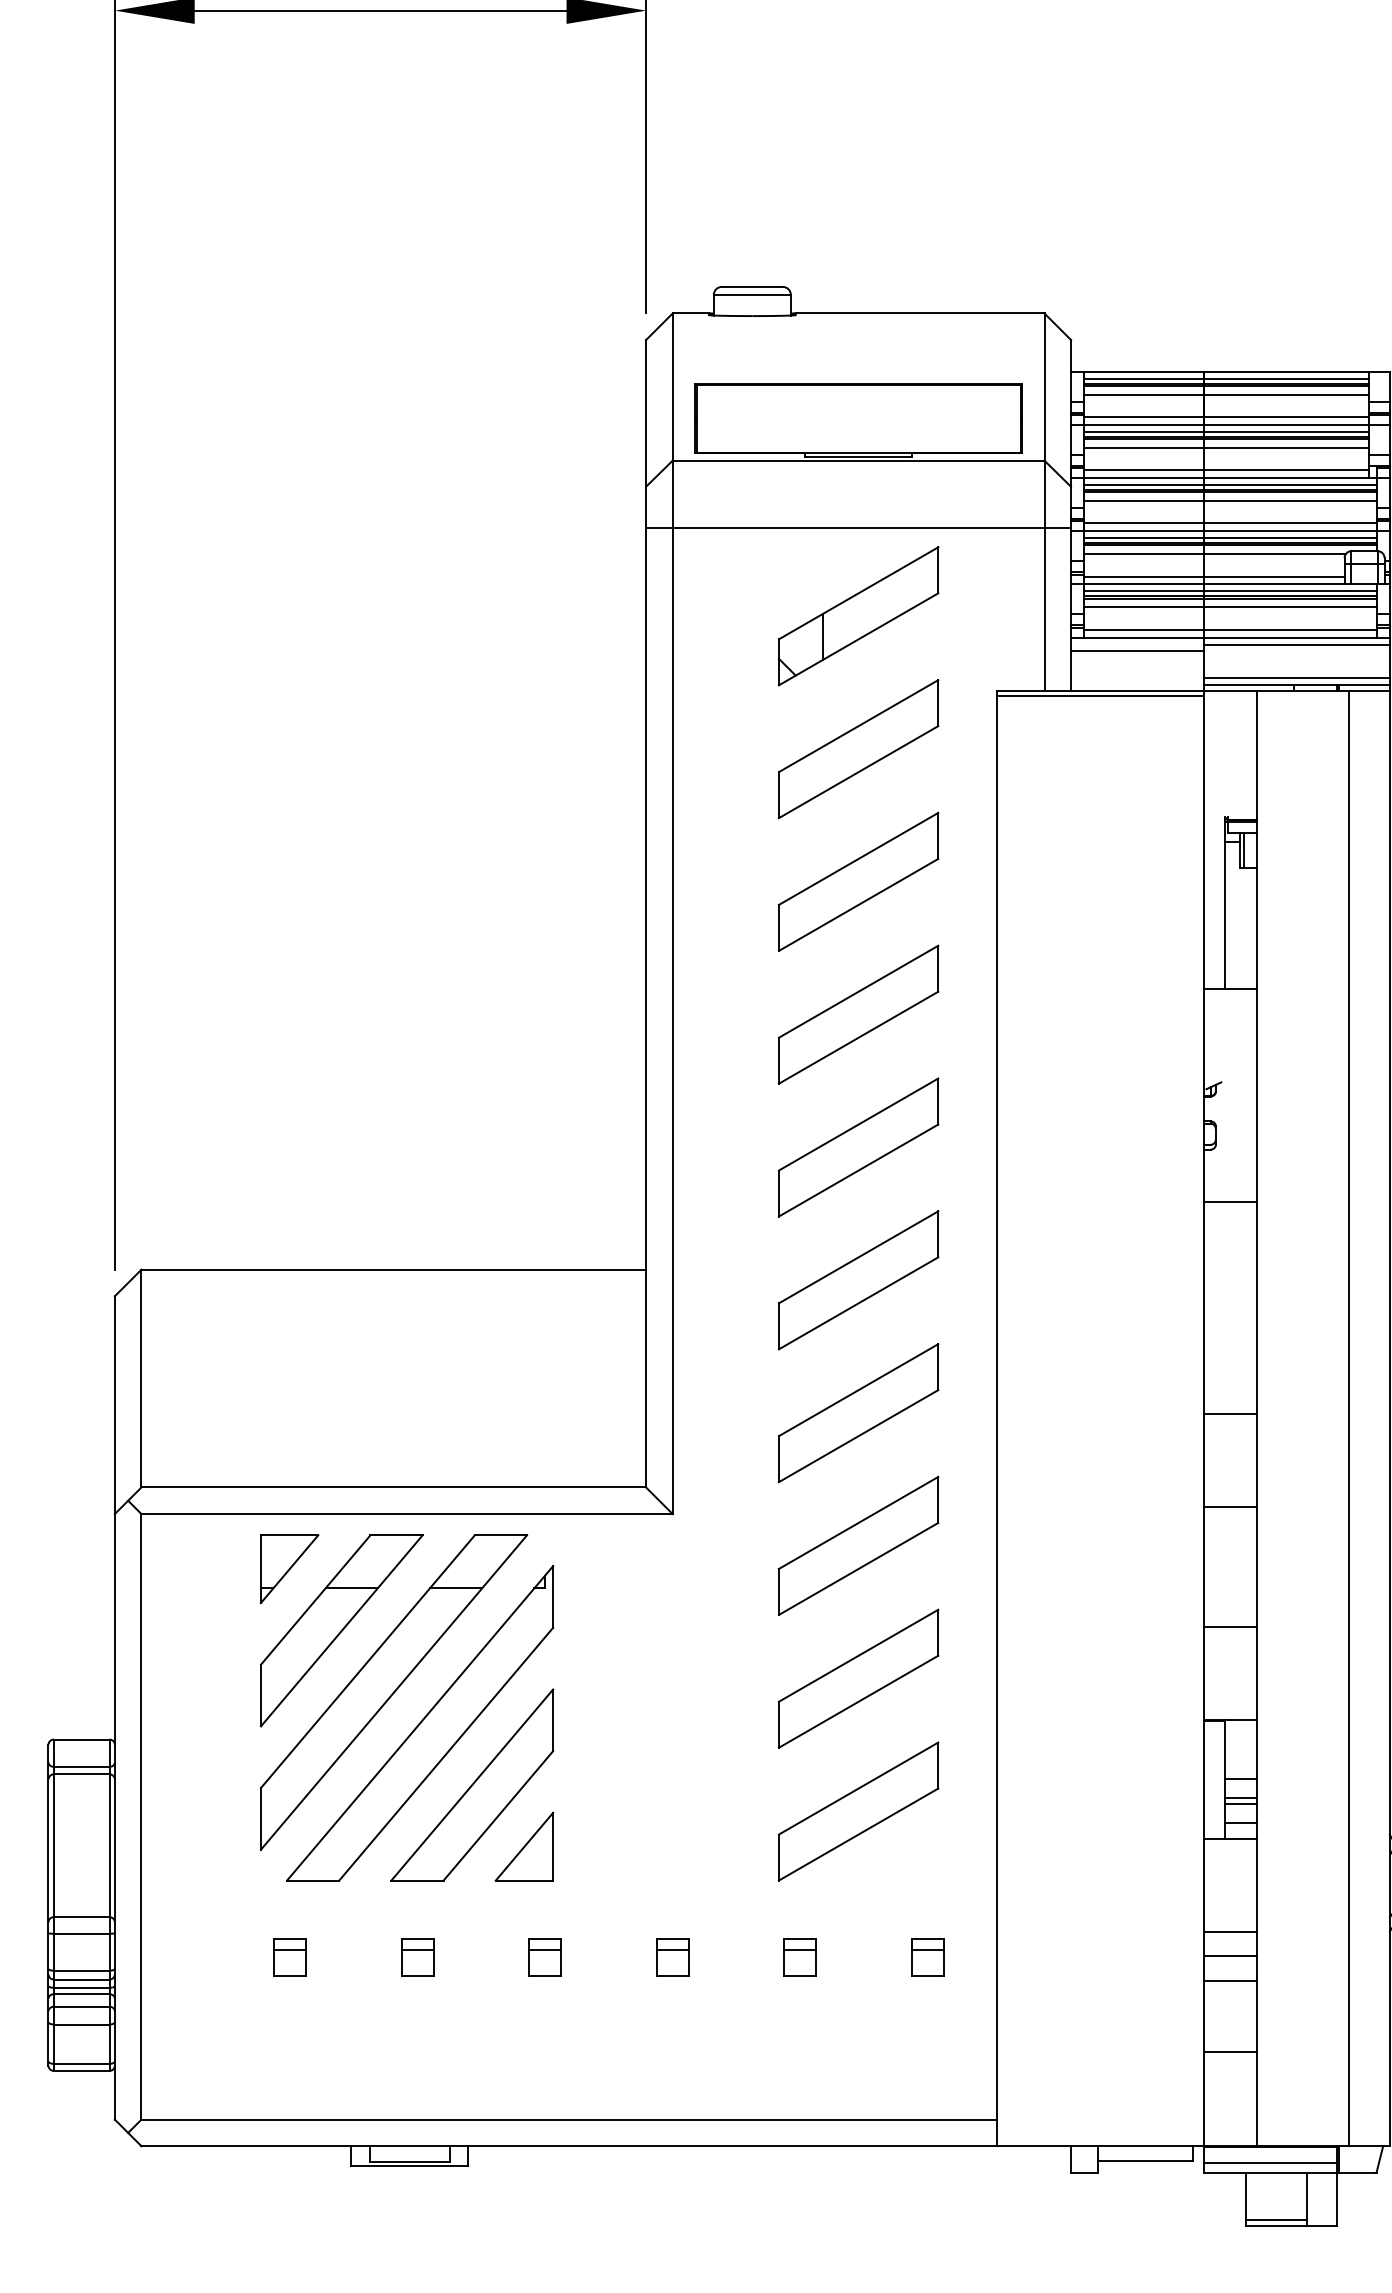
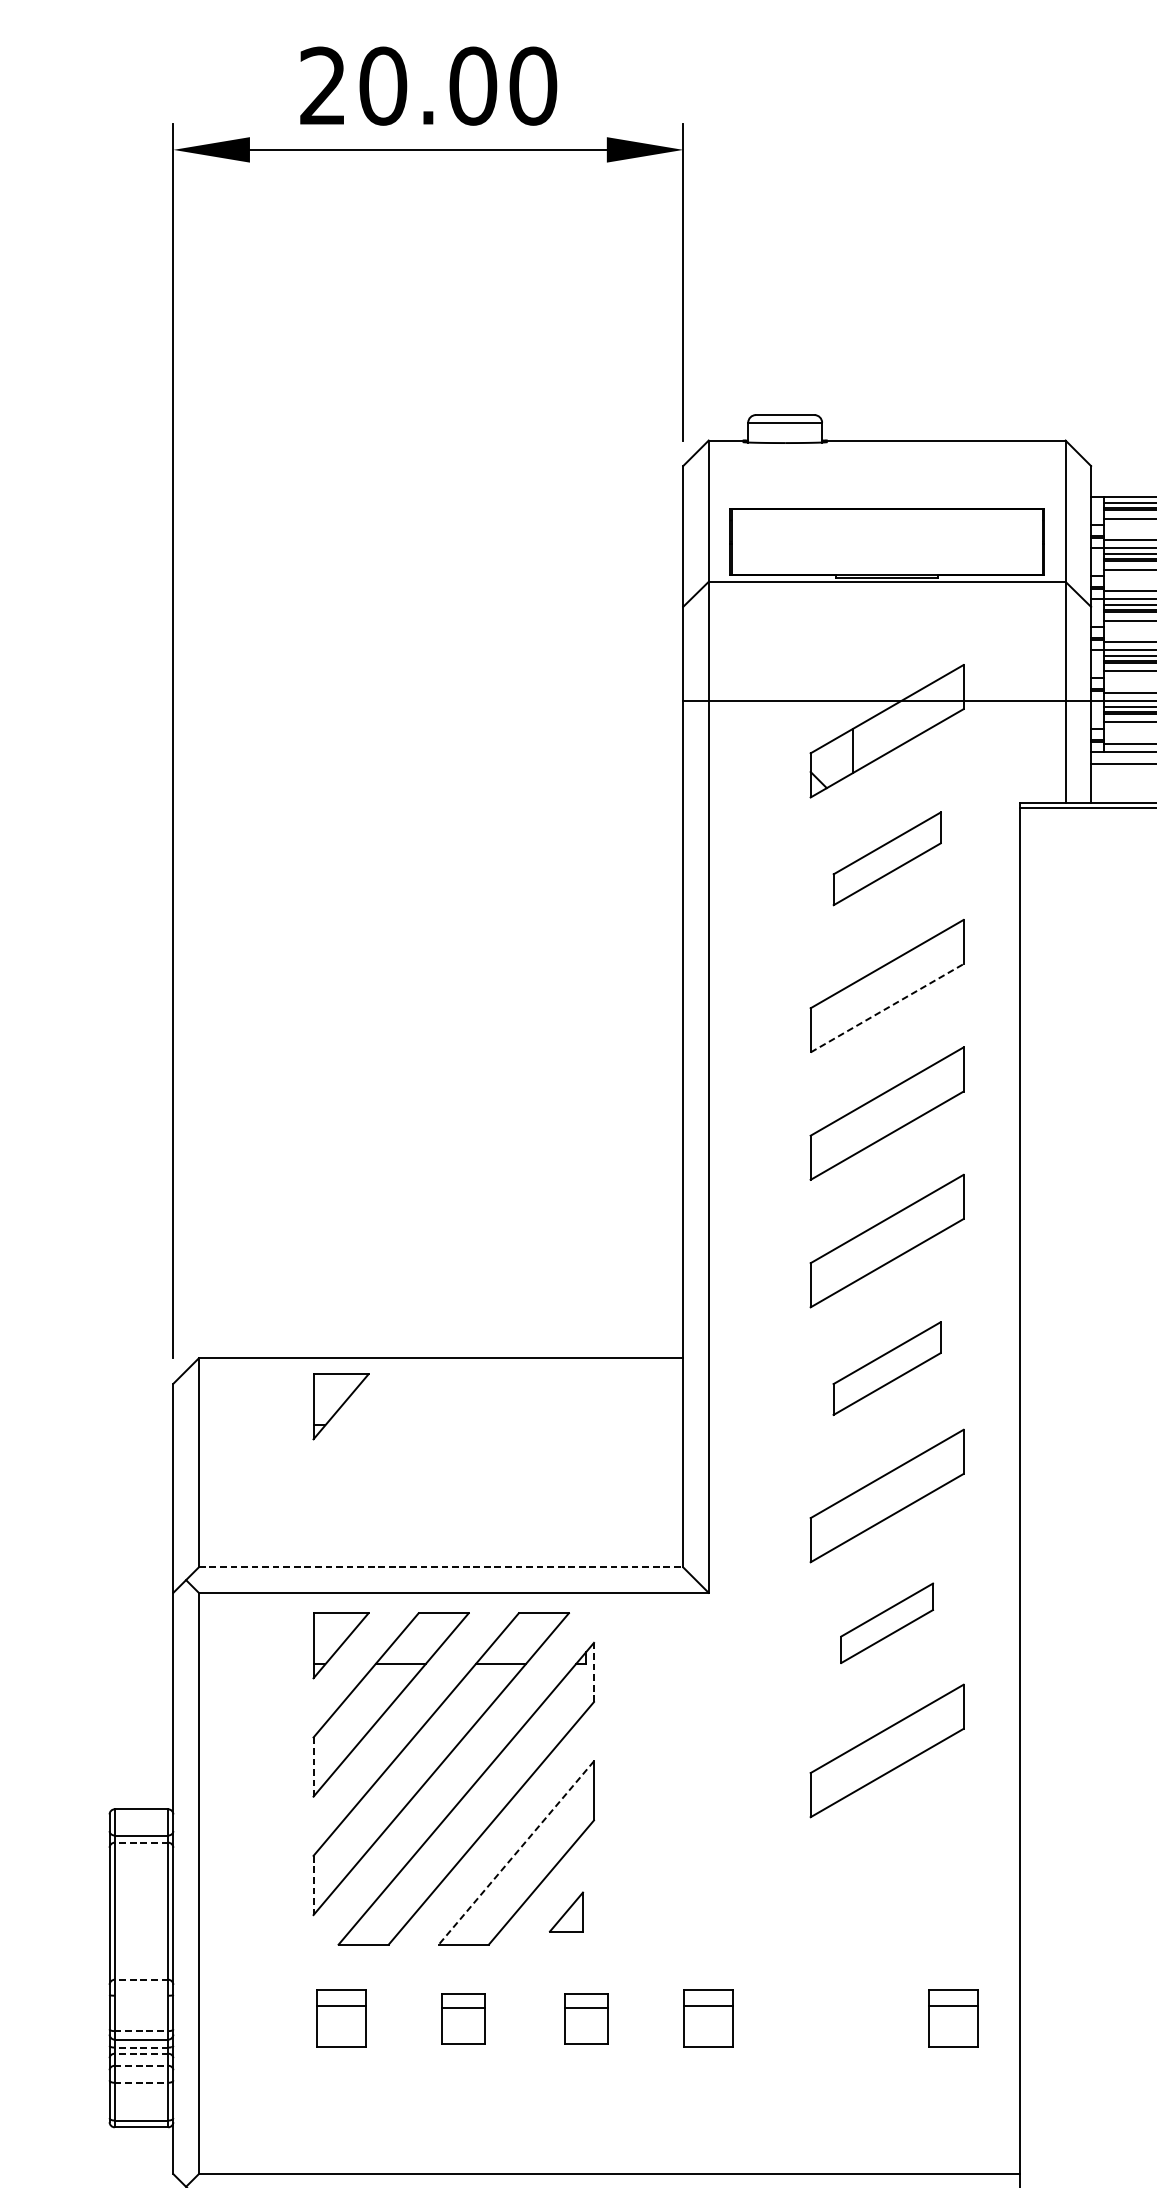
line: (858, 528) -> (887, 700), moved
part: (858, 749) -> (887, 859), size x0.7
line: (859, 904) -> (888, 1007), solid -> dashed
part: (858, 1280) -> (887, 1368), size x0.7
part: (289, 1319) -> (340, 1406), added
line: (394, 1487) -> (441, 1567), solid -> dashed
part: (858, 1545) -> (887, 1623), size x0.6
line: (553, 1596) -> (594, 1672), solid -> dashed
line: (260, 1695) -> (313, 1767), solid -> dashed
line: (81, 1774) -> (141, 1842), solid -> dashed
line: (471, 1785) -> (515, 1853), solid -> dashed
part: (858, 1811) -> (887, 1878), removed
line: (260, 1818) -> (313, 1885), solid -> dashed
part: (524, 1846) -> (566, 1911), size x0.6
line: (81, 1917) -> (141, 1980), solid -> dashed
line: (81, 1933) -> (141, 1995), removed
part: (289, 1957) -> (340, 2018), size x1.6
part: (417, 1957) -> (463, 2018), size x1.4
part: (544, 1957) -> (585, 2018), size x1.4
part: (672, 1957) -> (708, 2018), size x1.6
part: (799, 1957) -> (830, 2018), removed
part: (927, 1957) -> (953, 2018), size x1.6
line: (81, 1970) -> (141, 2030), solid -> dashed
line: (81, 1987) -> (141, 2047), solid -> dashed
line: (81, 1994) -> (141, 2054), solid -> dashed
line: (81, 2006) -> (141, 2065), solid -> dashed
line: (81, 2024) -> (141, 2082), solid -> dashed

